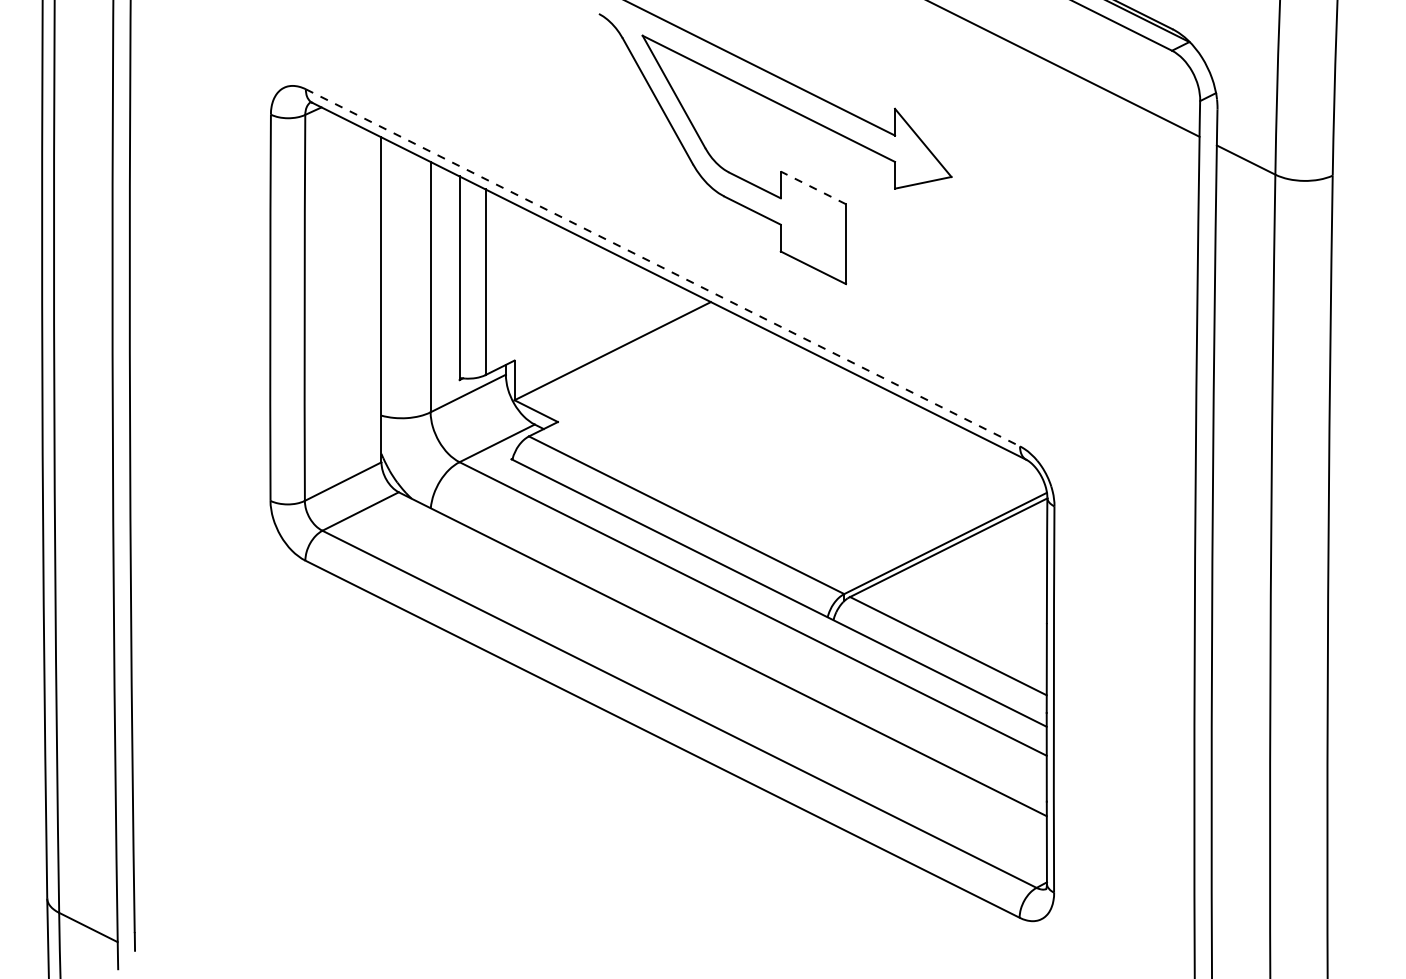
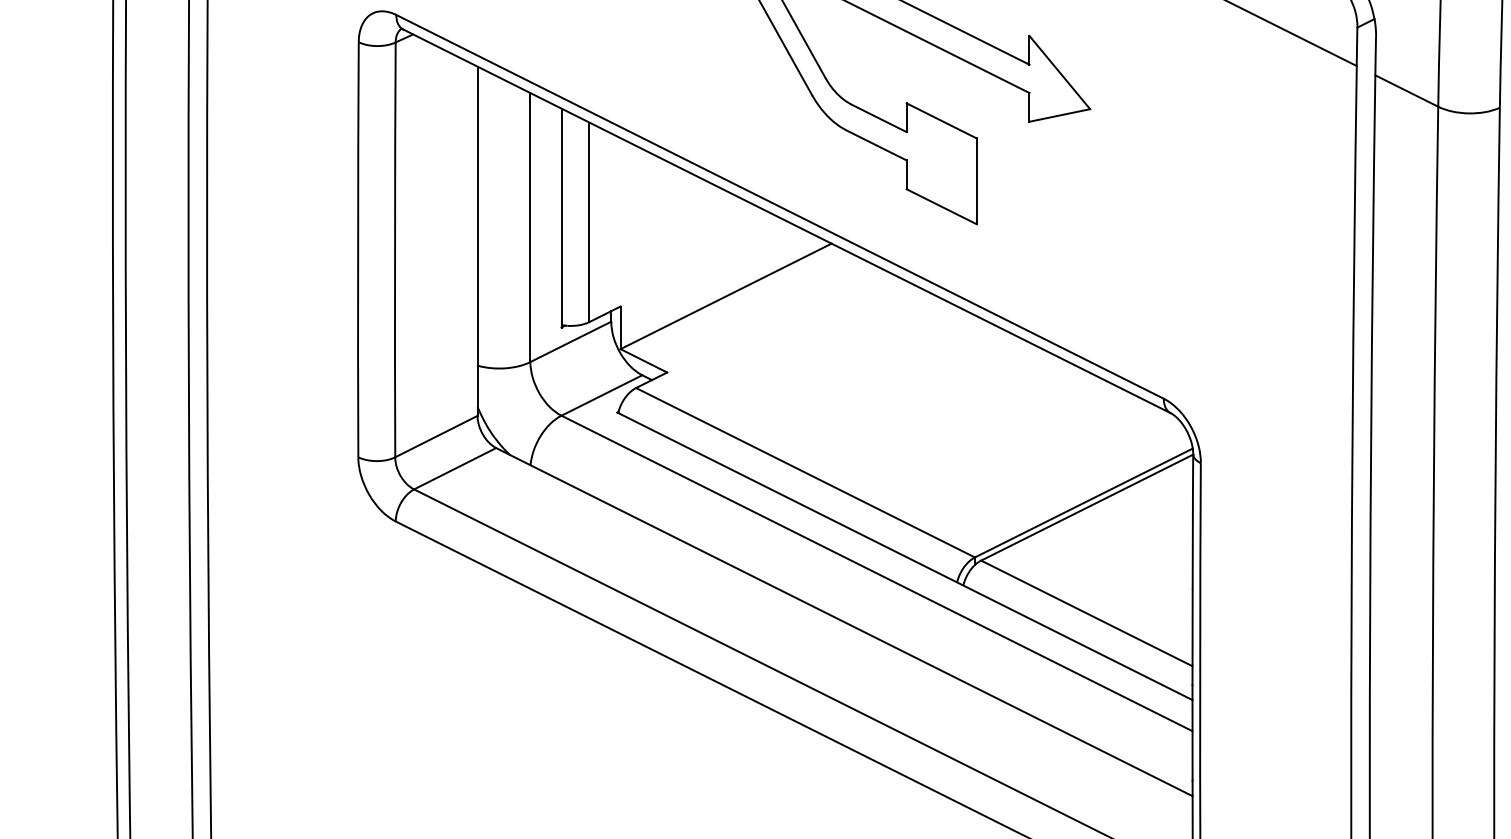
line: (812, 187) -> (940, 120), dashed -> solid
line: (663, 268) -> (780, 207), dashed -> solid

